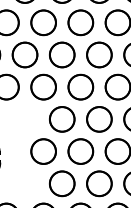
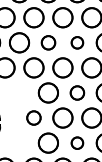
part: (62, 54) -> (48, 42), size x0.7
part: (99, 54) -> (77, 42), size x0.6
circle: (99, 119) -> (77, 93), size x0.7
circle: (43, 151) -> (33, 117), size x0.7
part: (99, 183) -> (77, 142), size x0.6

